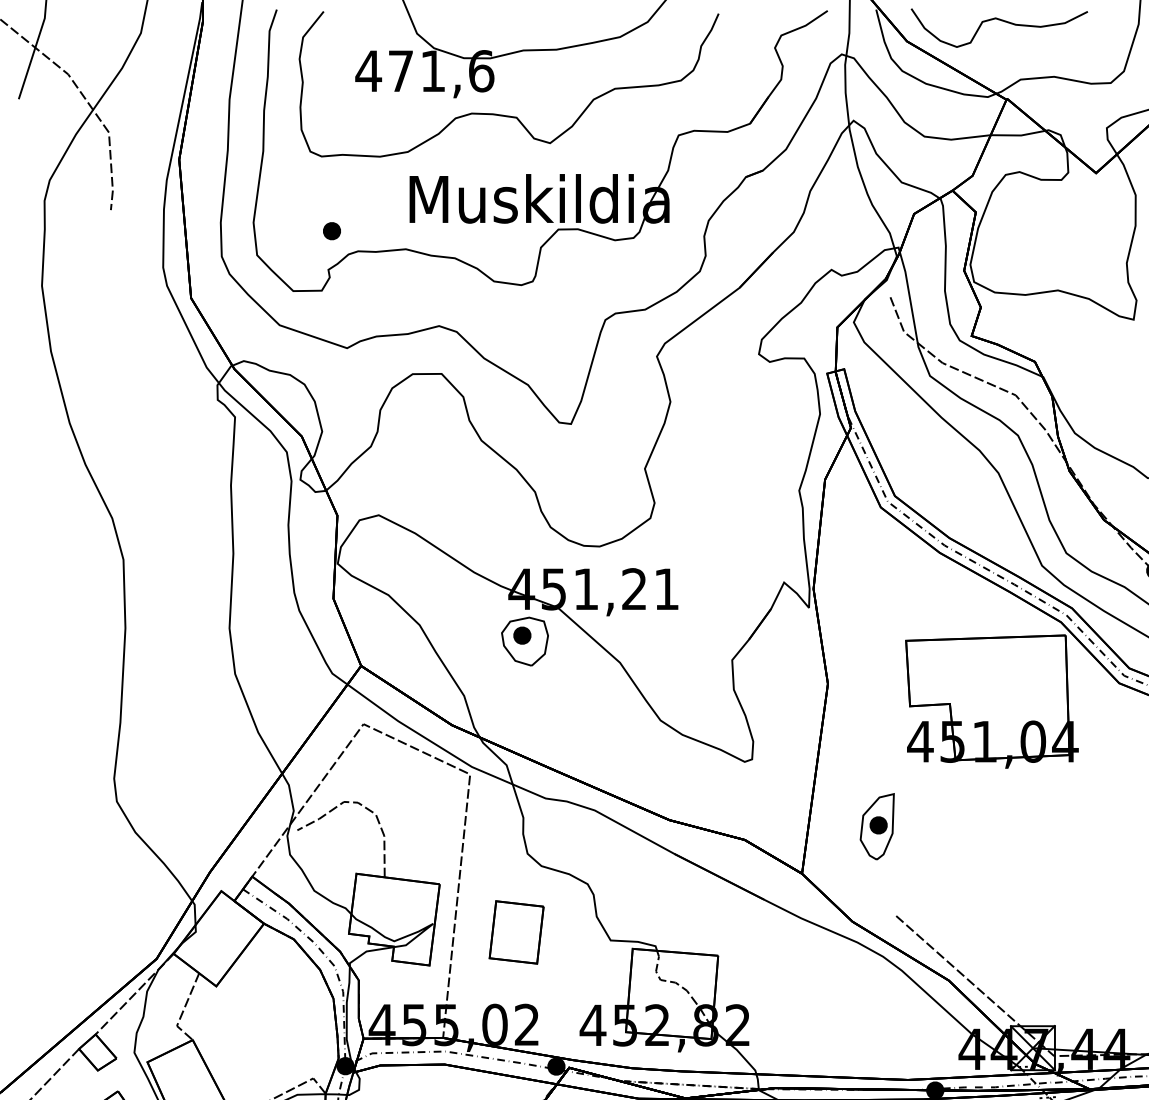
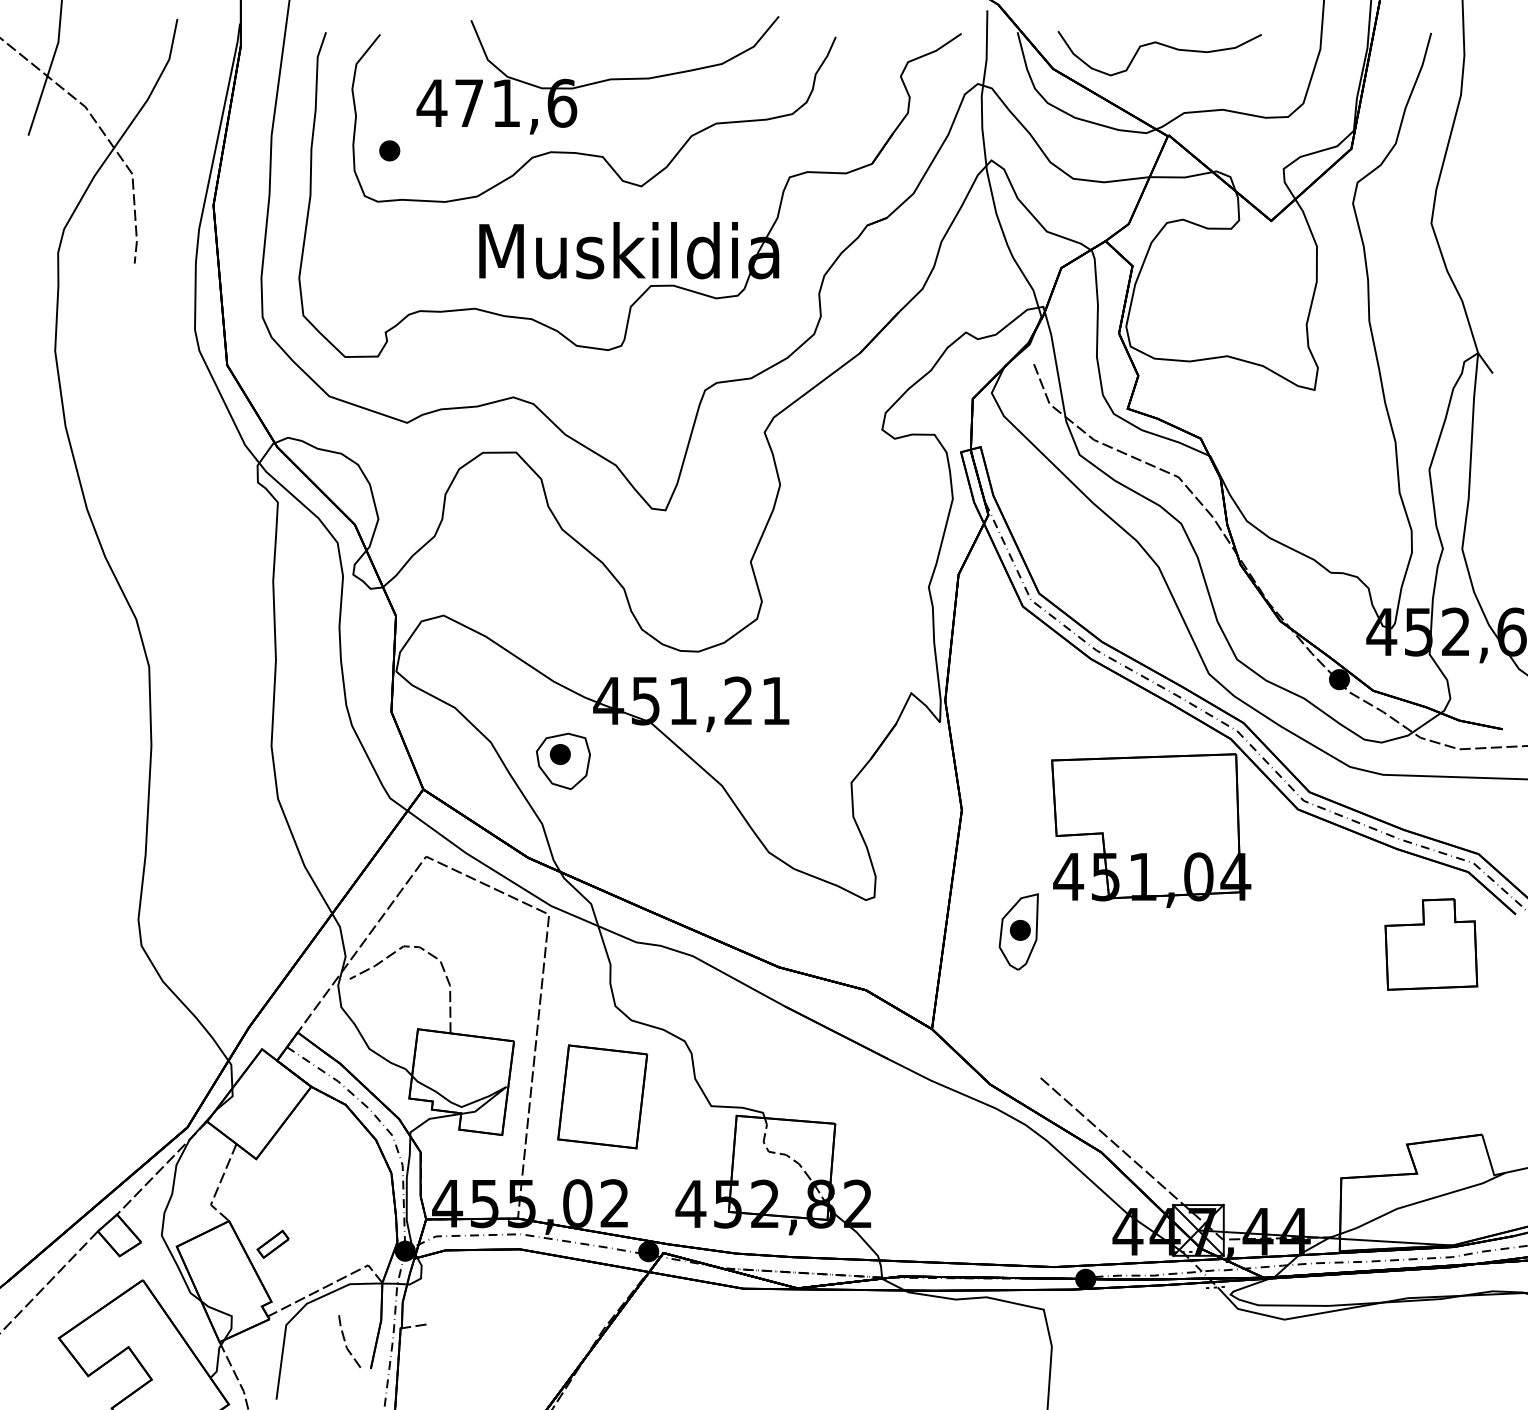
part: (331, 230) -> (389, 150), moved
part: (525, 640) -> (563, 760), moved
part: (877, 826) -> (1018, 931), moved
part: (516, 932) -> (602, 1096), size x1.43
part: (230, 1059) -> (272, 1243), added

